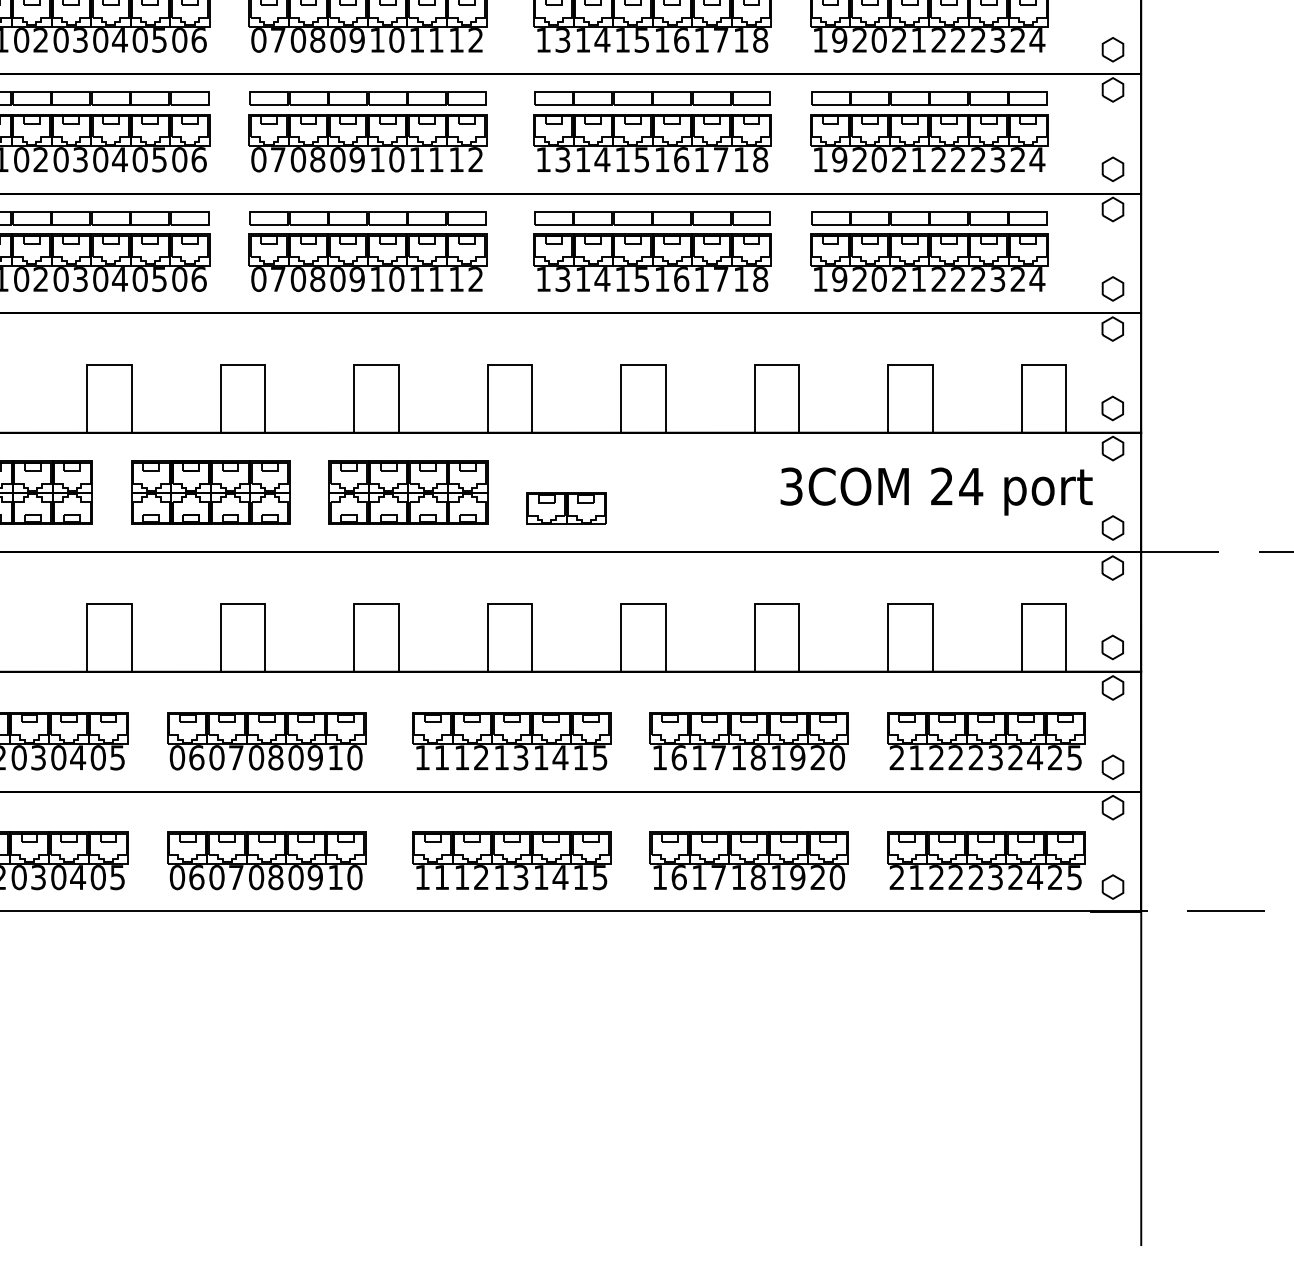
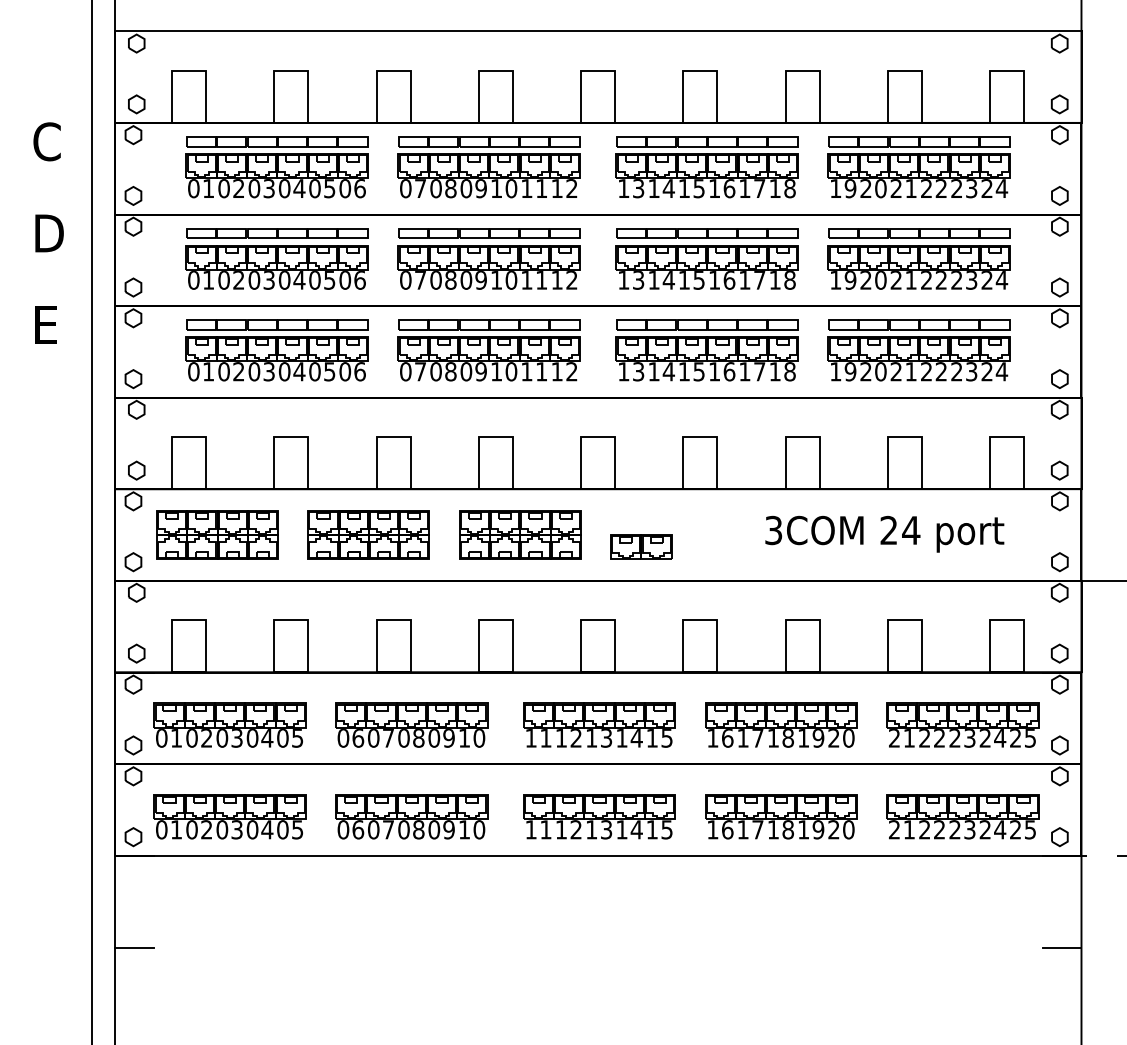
text: (936, 490) -> (884, 533), moved
line: (1115, 1031) -> (1061, 947), added

